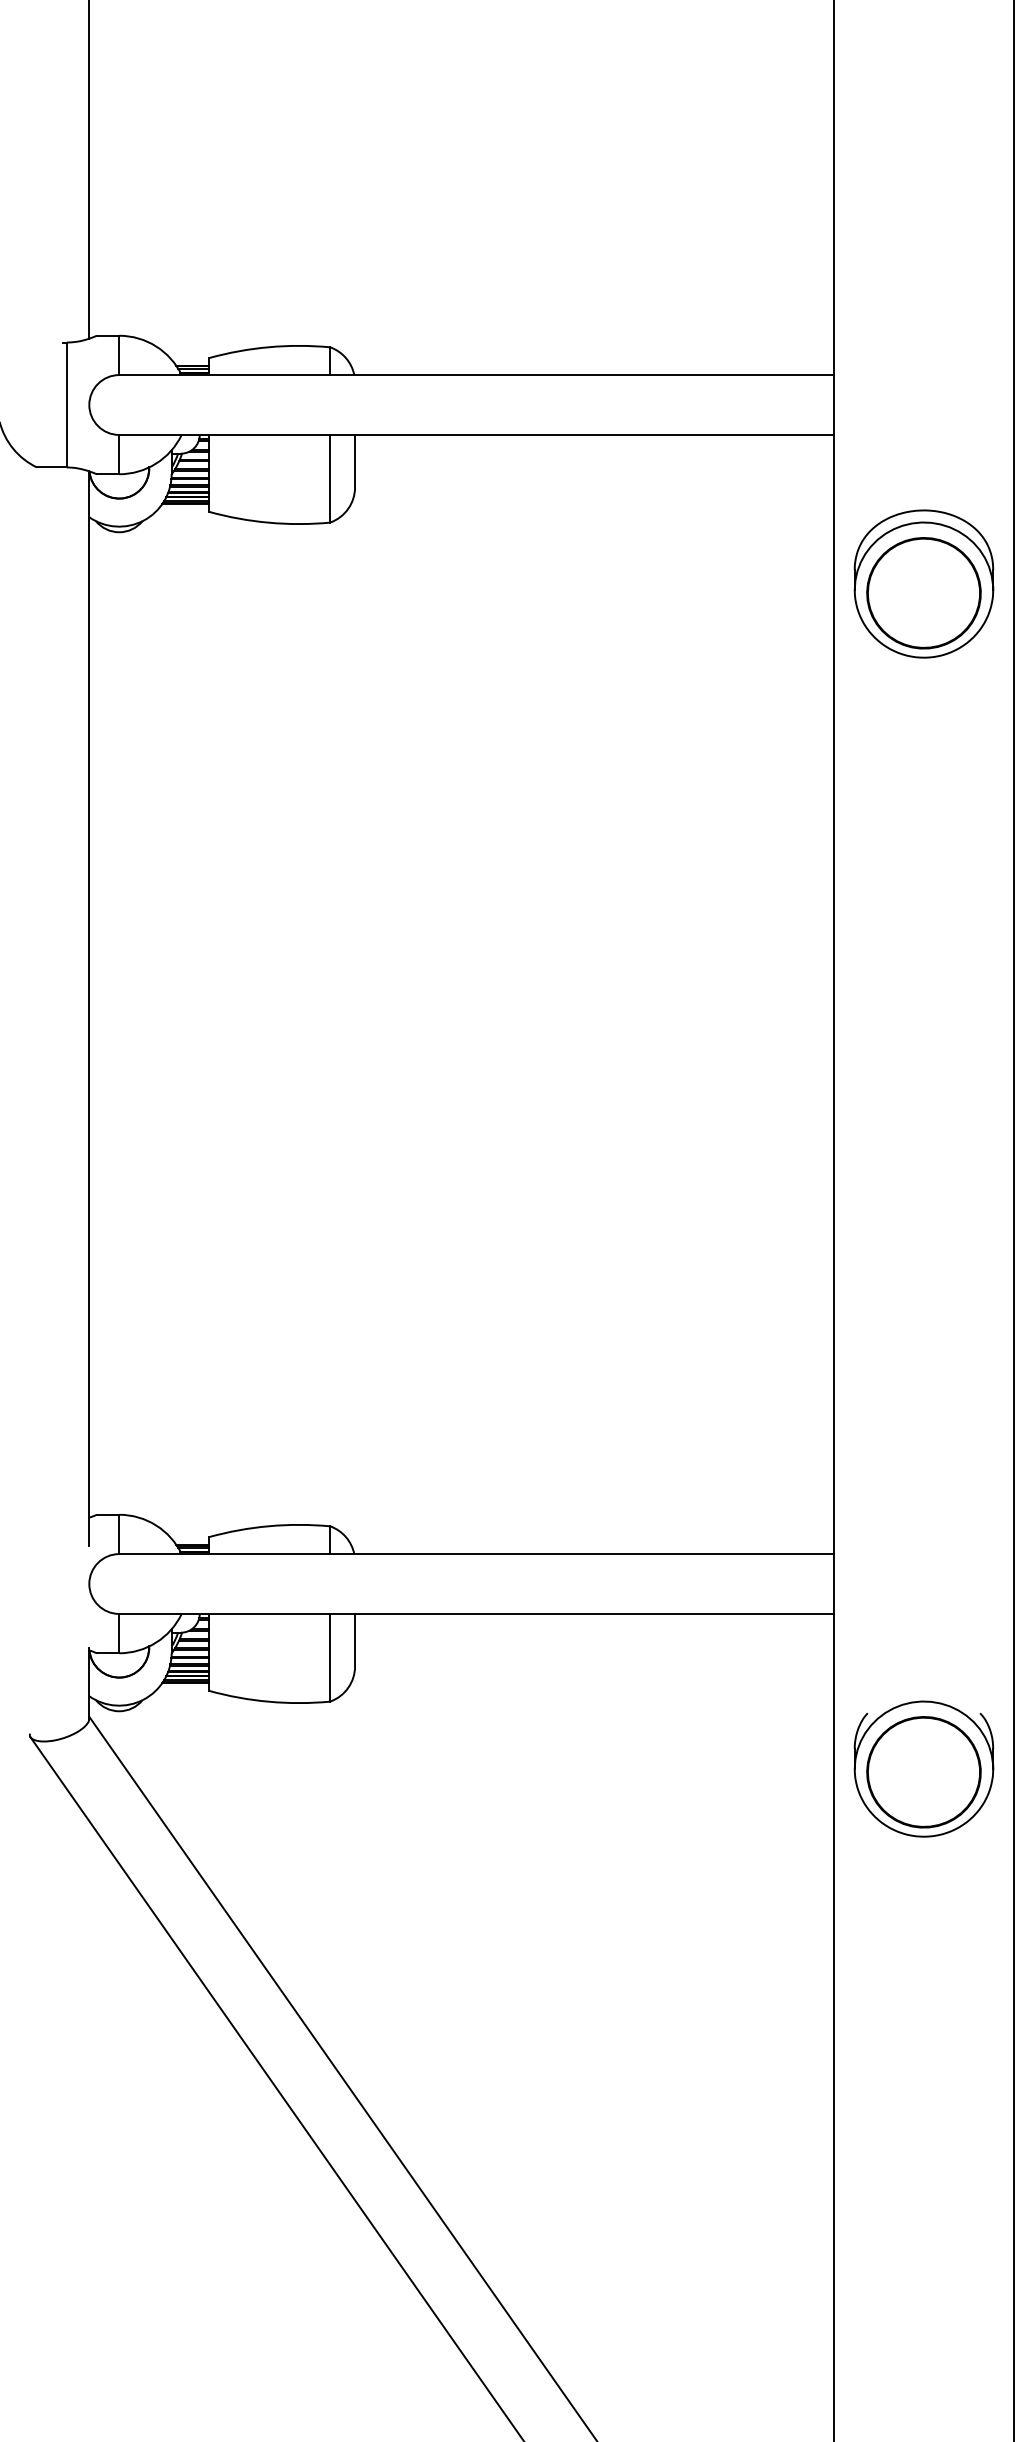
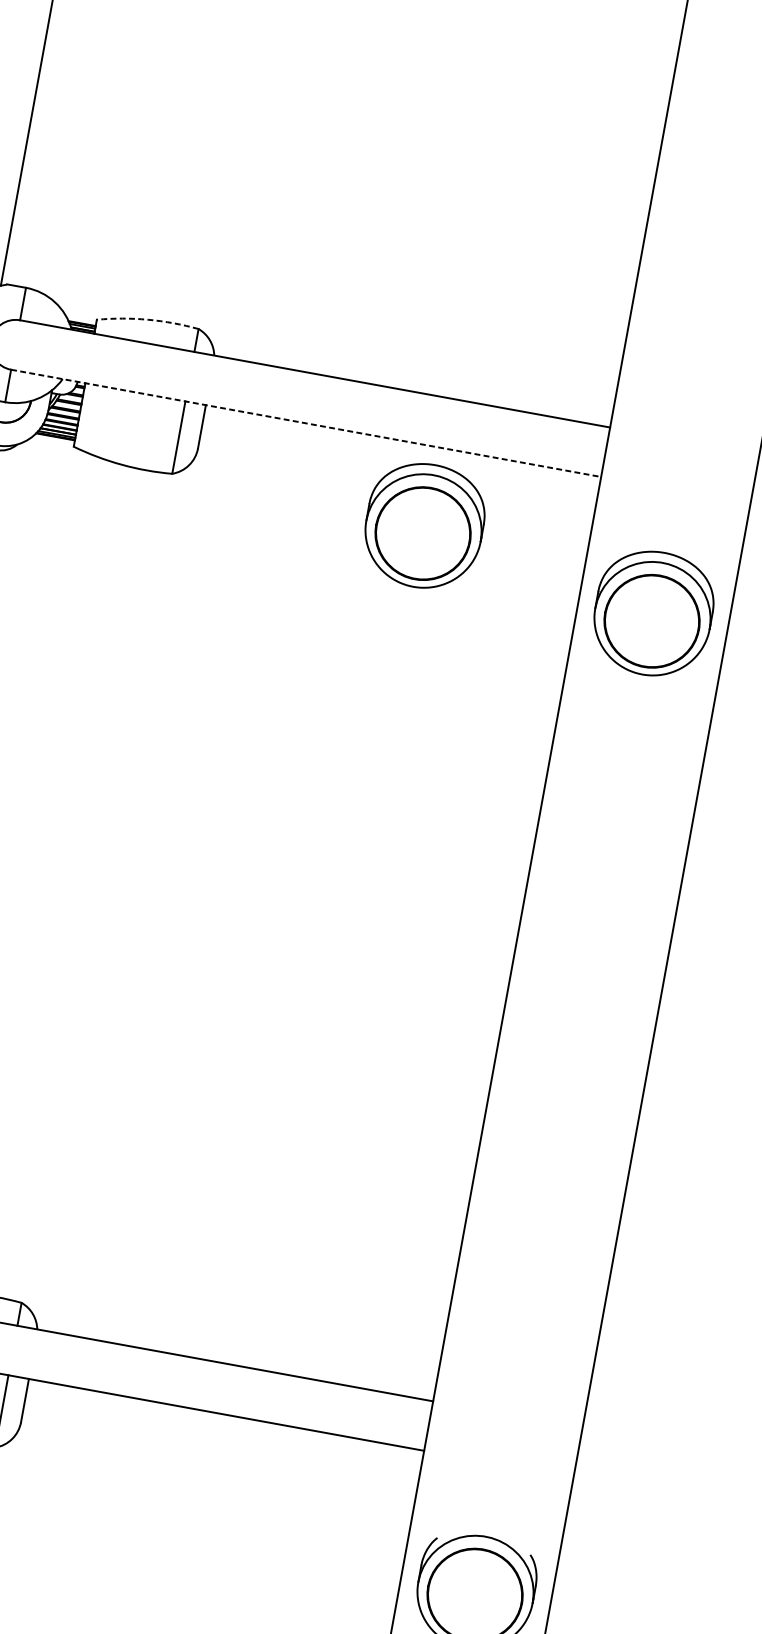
arc: (269, 347) -> (148, 320), solid -> dashed
line: (476, 434) -> (306, 422), solid -> dashed
part: (636, 529) -> (424, 525), added

